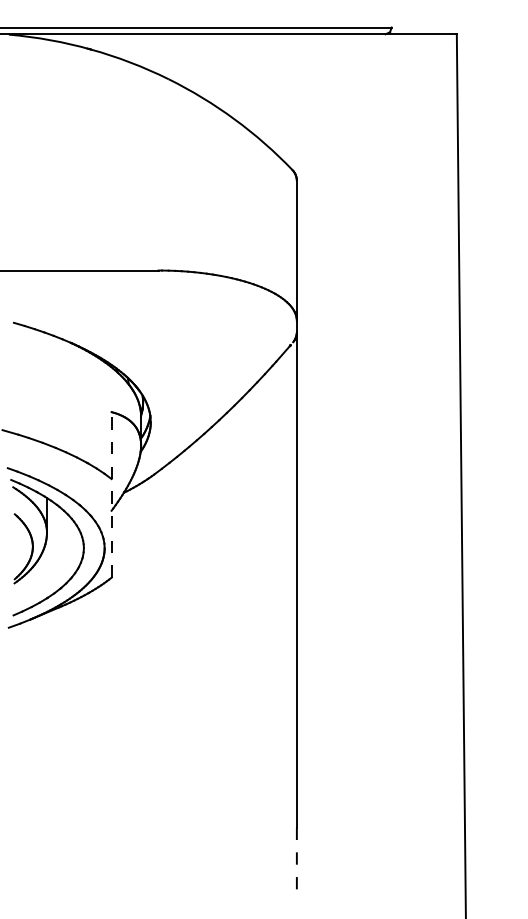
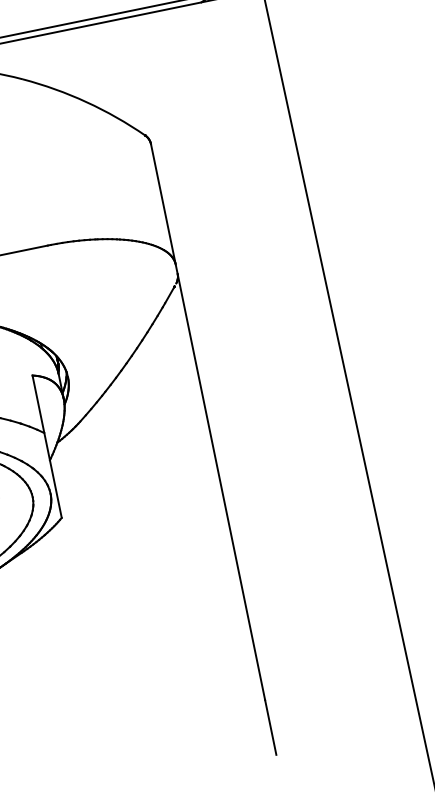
line: (111, 494) -> (46, 446), dashed -> solid
line: (296, 859) -> (270, 727), dashed -> solid

